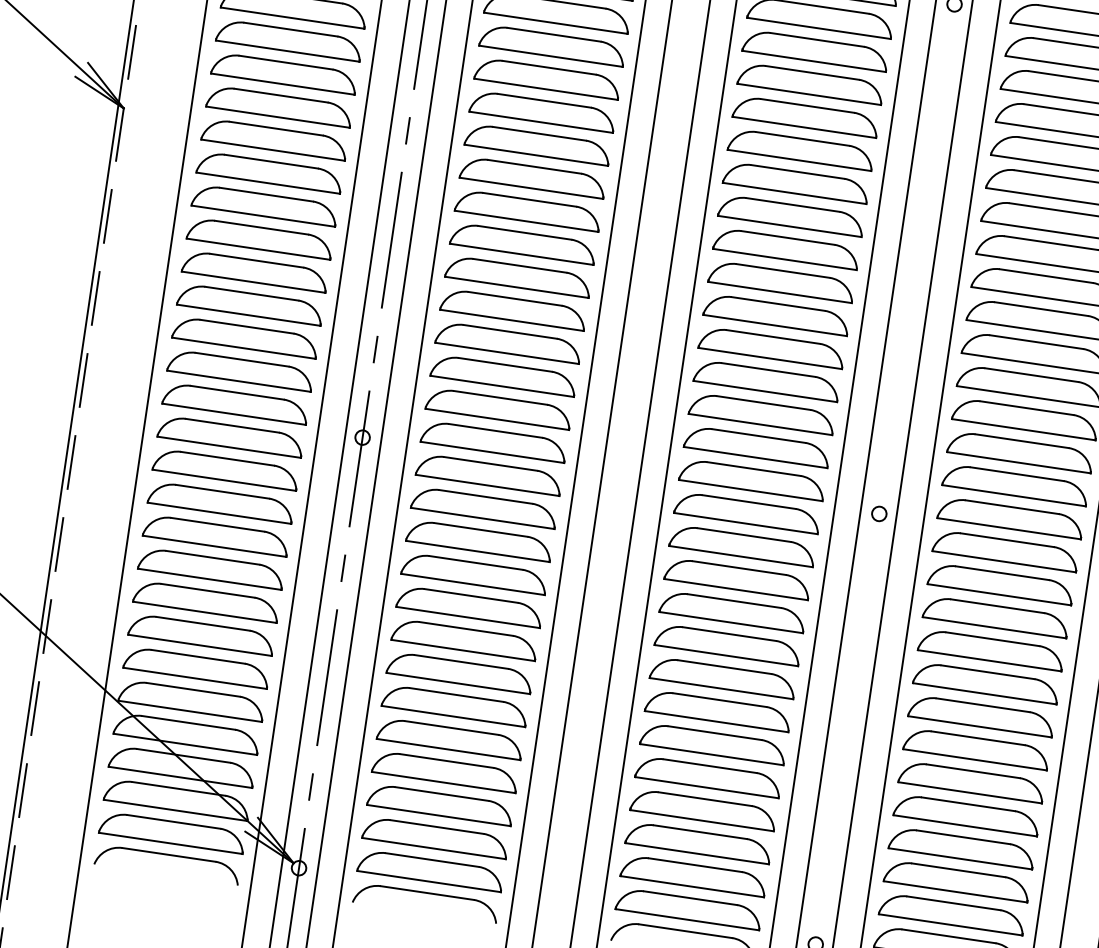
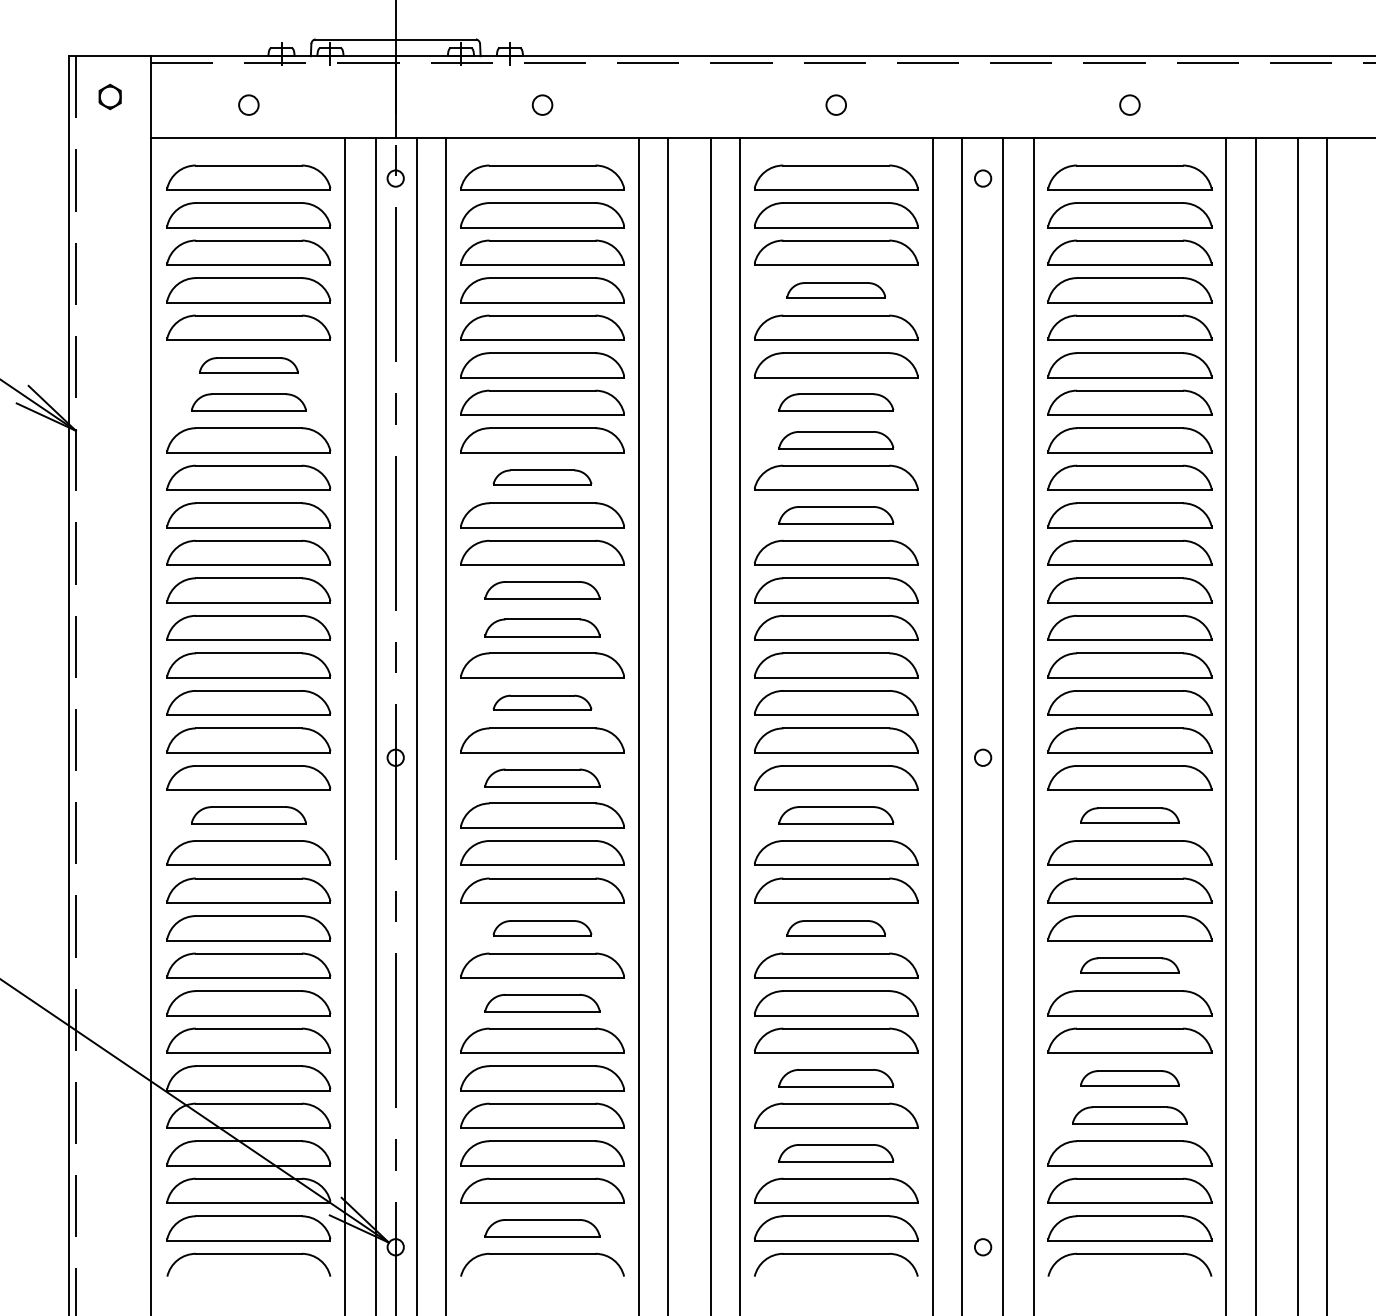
part: (284, 73) -> (248, 365), size x0.6
part: (811, 83) -> (836, 290), size x0.6
part: (279, 105) -> (248, 402), size x0.7
part: (796, 182) -> (836, 402), size x0.7
part: (528, 210) -> (542, 477), size x0.6
part: (791, 215) -> (836, 440), size x0.7
part: (781, 281) -> (836, 515), size x0.7
part: (513, 309) -> (542, 590), size x0.7
part: (508, 342) -> (542, 627), size x0.7
part: (498, 408) -> (542, 702), size x0.6
part: (225, 469) -> (248, 815), size x0.7
part: (489, 474) -> (542, 777), size x0.7
part: (742, 545) -> (836, 815), size x0.7
part: (1000, 583) -> (1129, 815), size x0.6
part: (469, 606) -> (542, 928), size x0.6
part: (728, 645) -> (836, 928), size x0.6
part: (459, 672) -> (542, 1003), size x0.7
part: (981, 715) -> (1129, 965), size x0.6
part: (708, 777) -> (836, 1078), size x0.7
part: (966, 815) -> (1129, 1078), size x0.6
part: (698, 842) -> (836, 1153), size x0.7
part: (961, 847) -> (1129, 1115), size x0.7
part: (430, 870) -> (542, 1228), size x0.7

